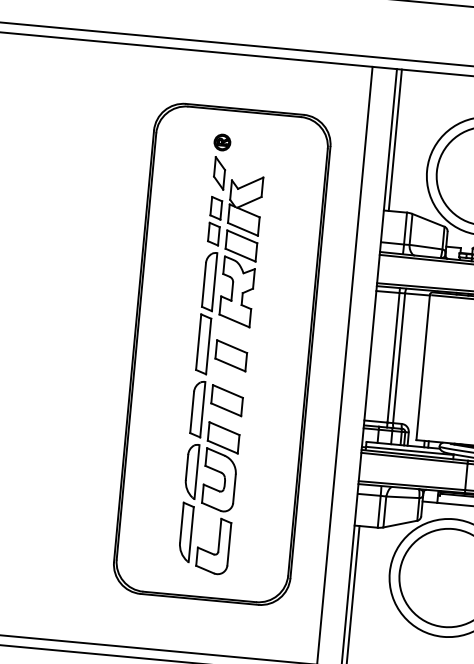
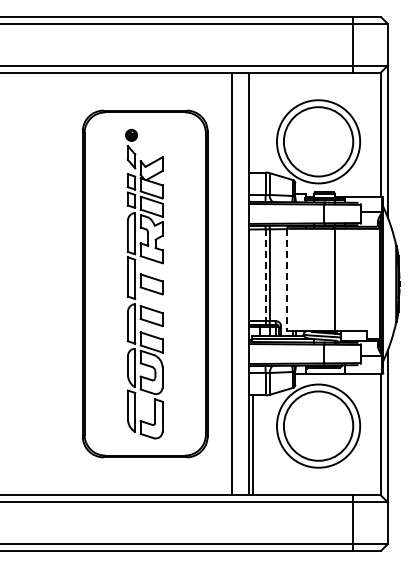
line: (395, 140) -> (252, 122), removed
line: (393, 358) -> (265, 275), solid -> dashed
line: (423, 368) -> (287, 280), solid -> dashed

